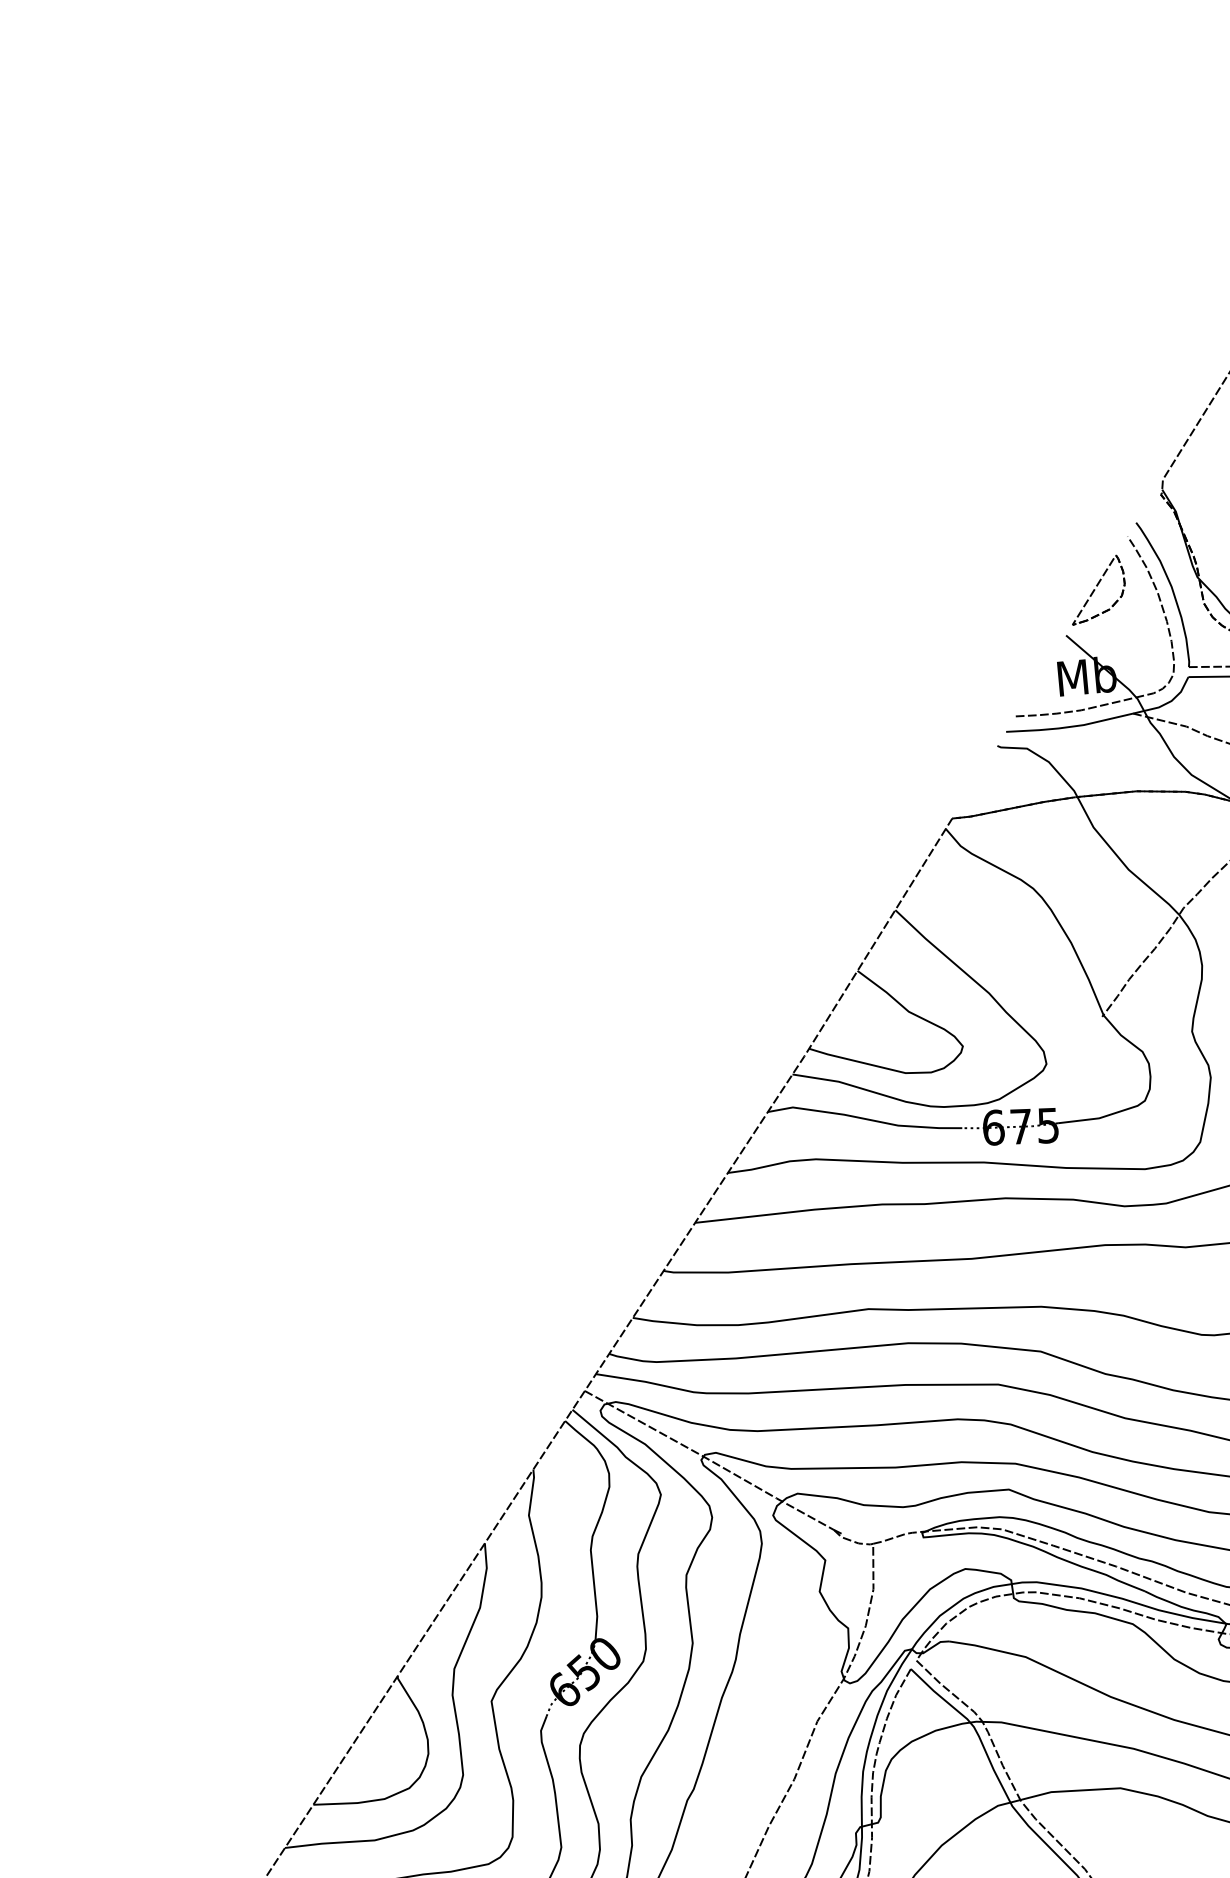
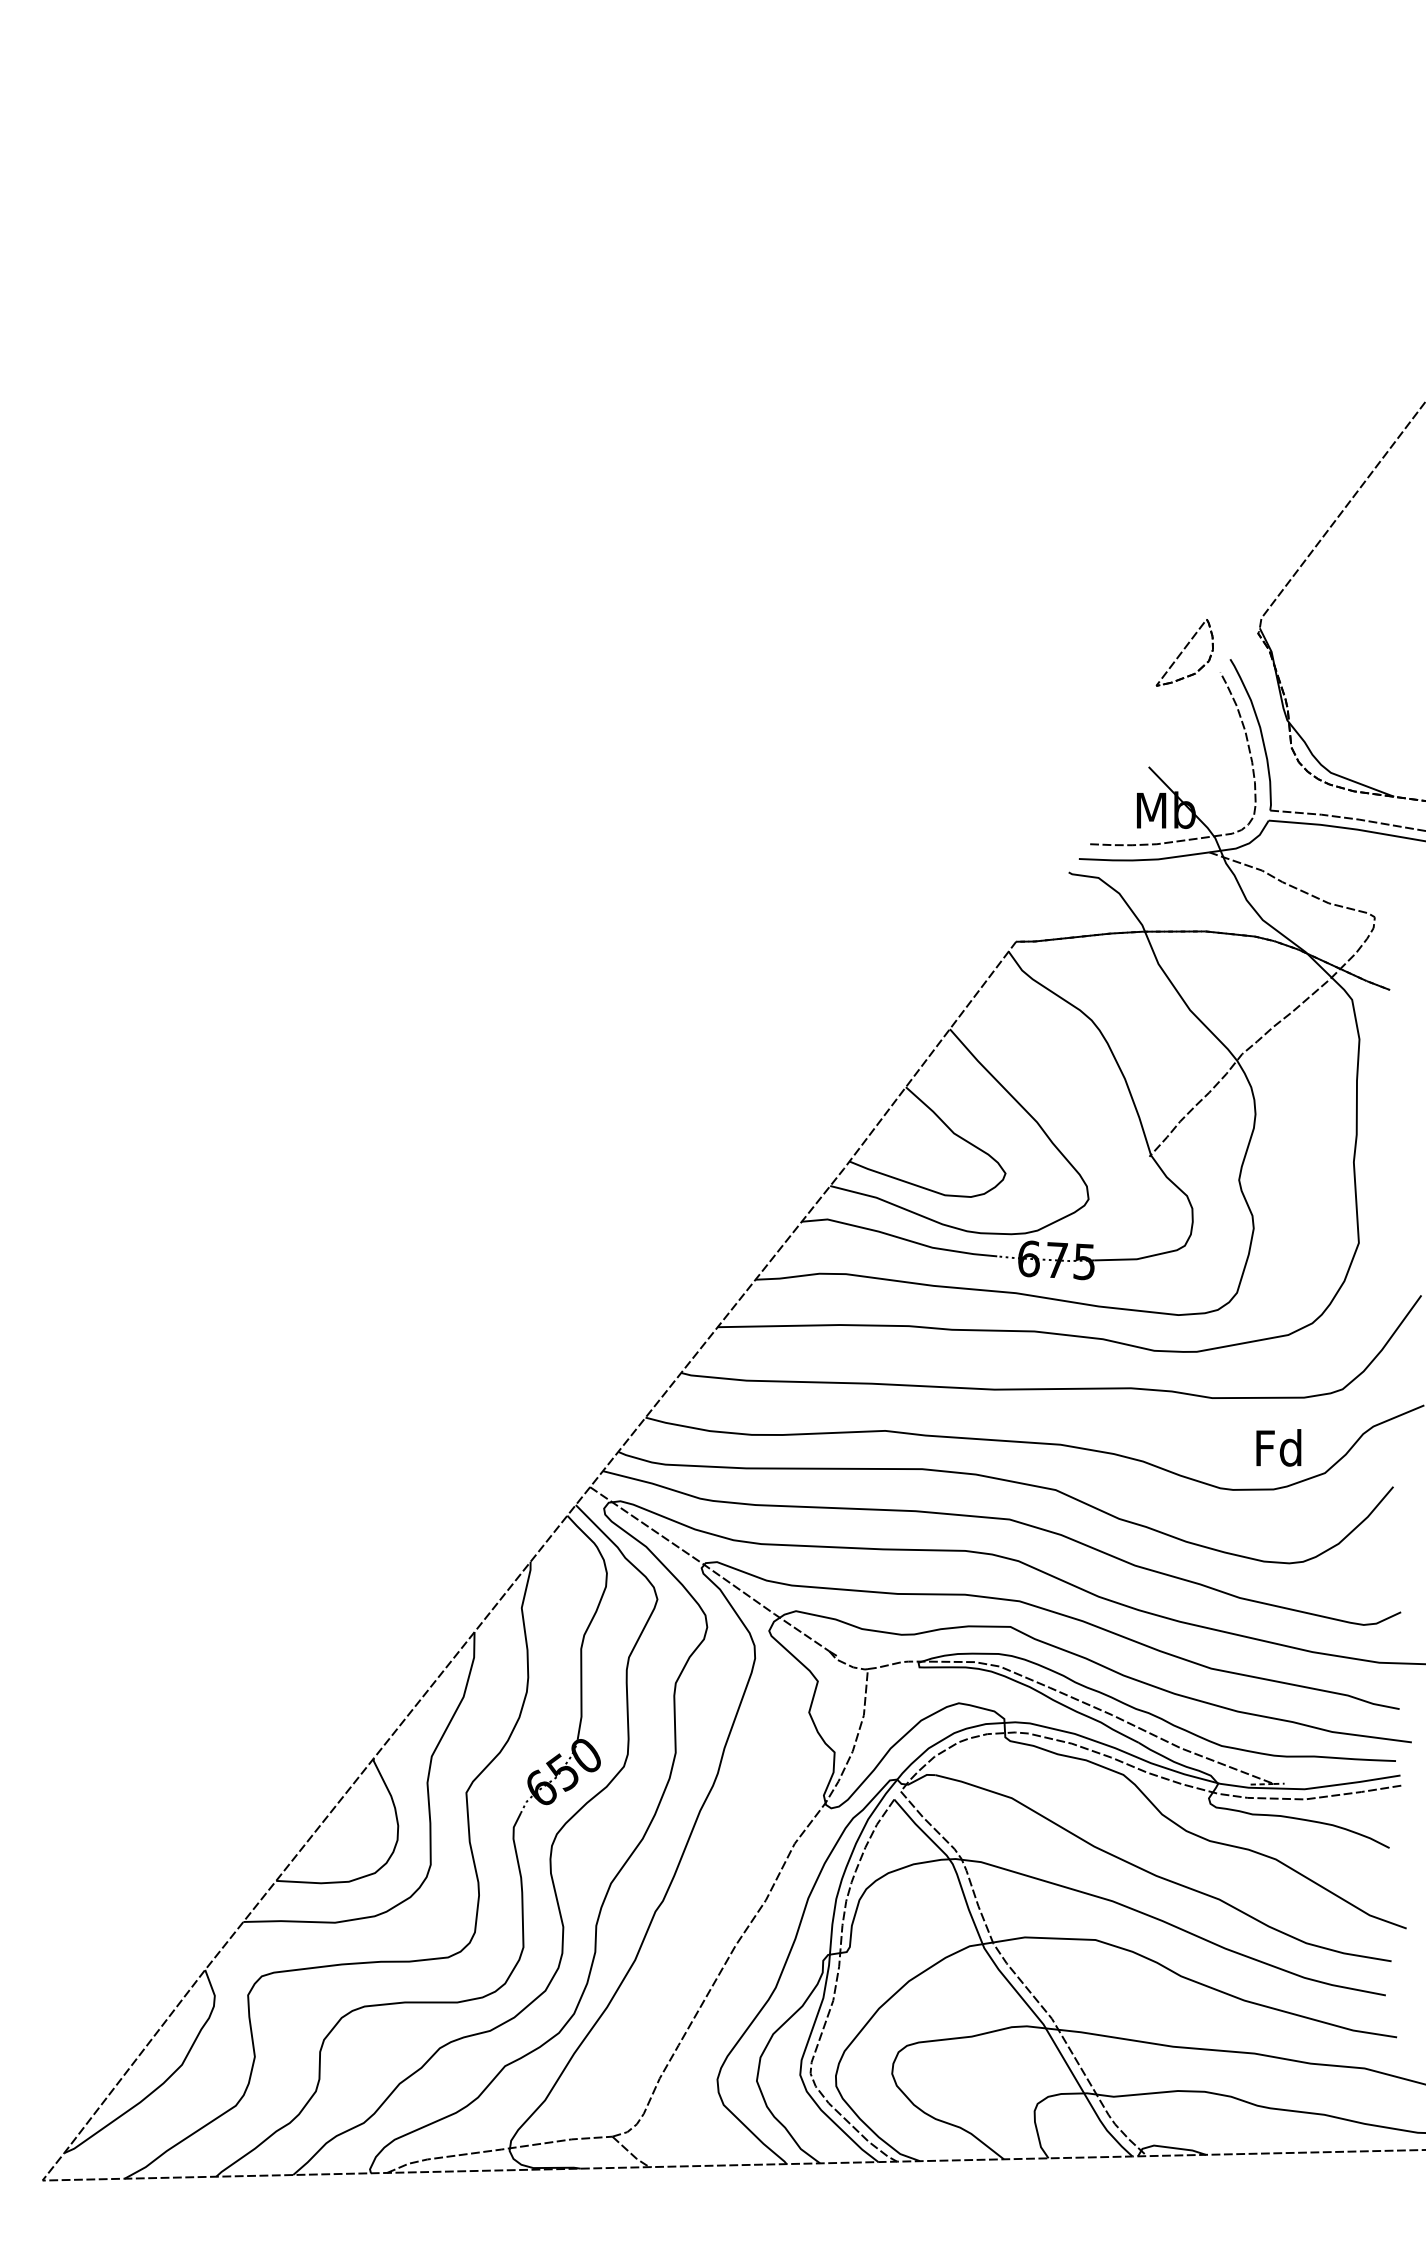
part: (1097, 589) -> (1184, 652), moved

